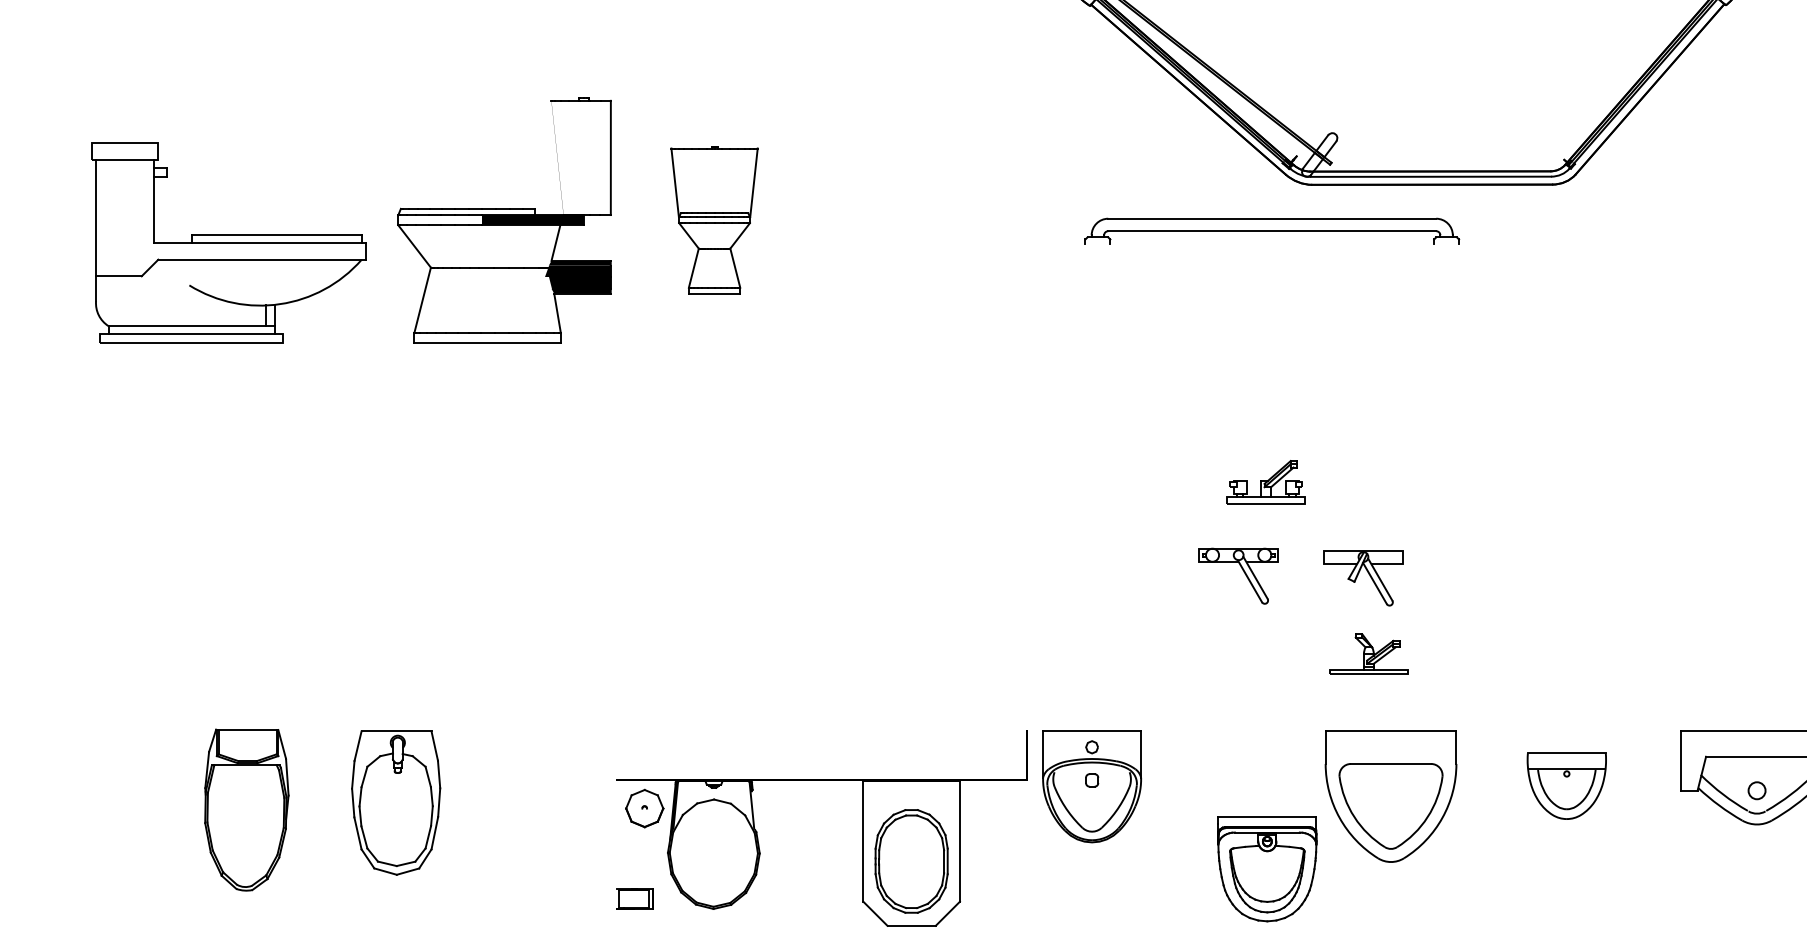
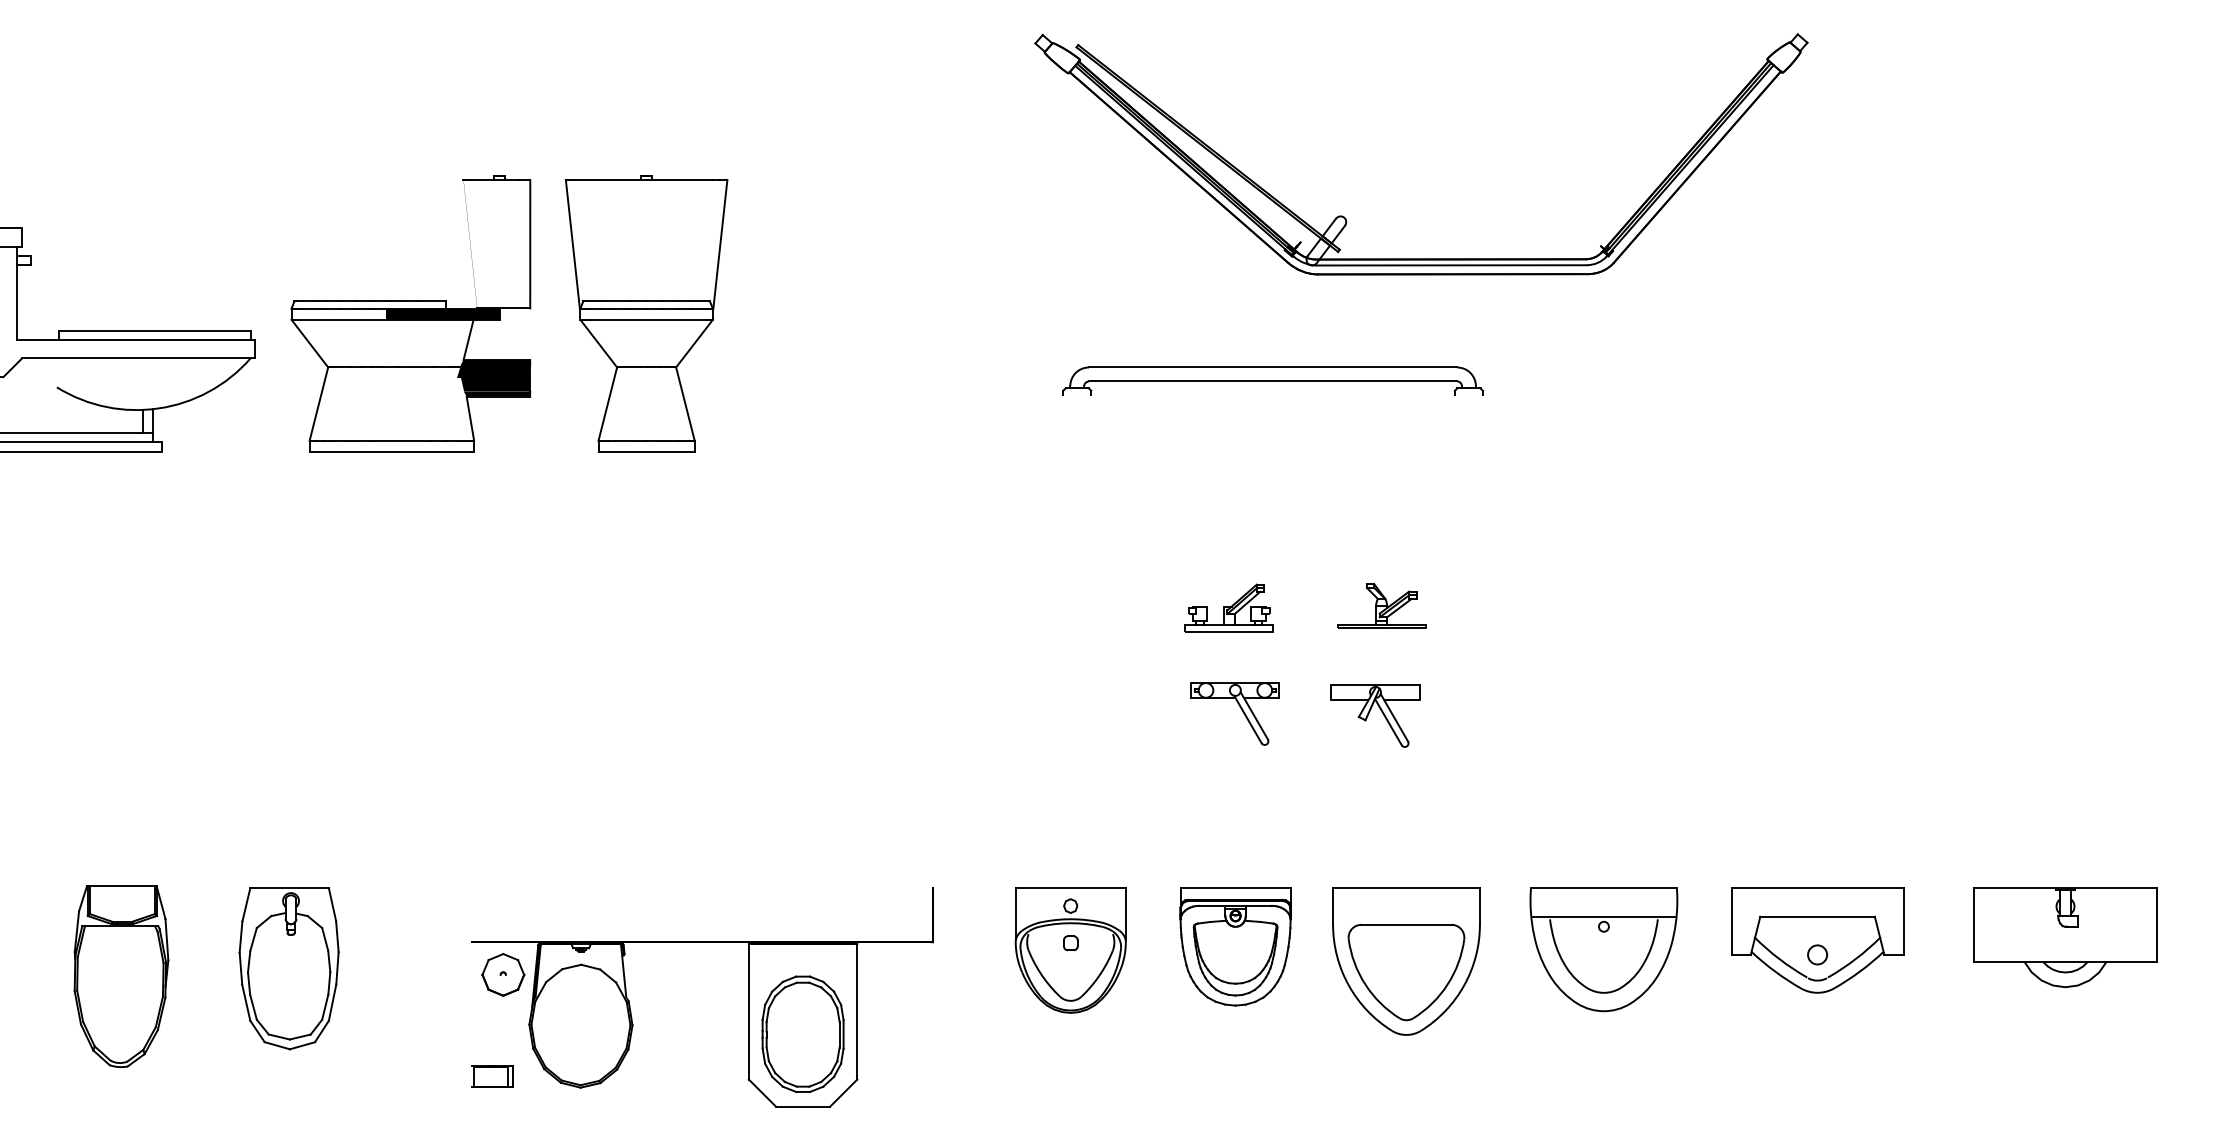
part: (714, 219) -> (646, 313), size x1.67
part: (1271, 230) -> (1272, 380), moved
part: (1265, 481) -> (1228, 607), moved
part: (1368, 653) -> (1381, 605), moved
part: (1566, 785) -> (1603, 949), size x1.67
part: (863, 828) -> (748, 997), moved
part: (1267, 868) -> (1235, 946), moved

